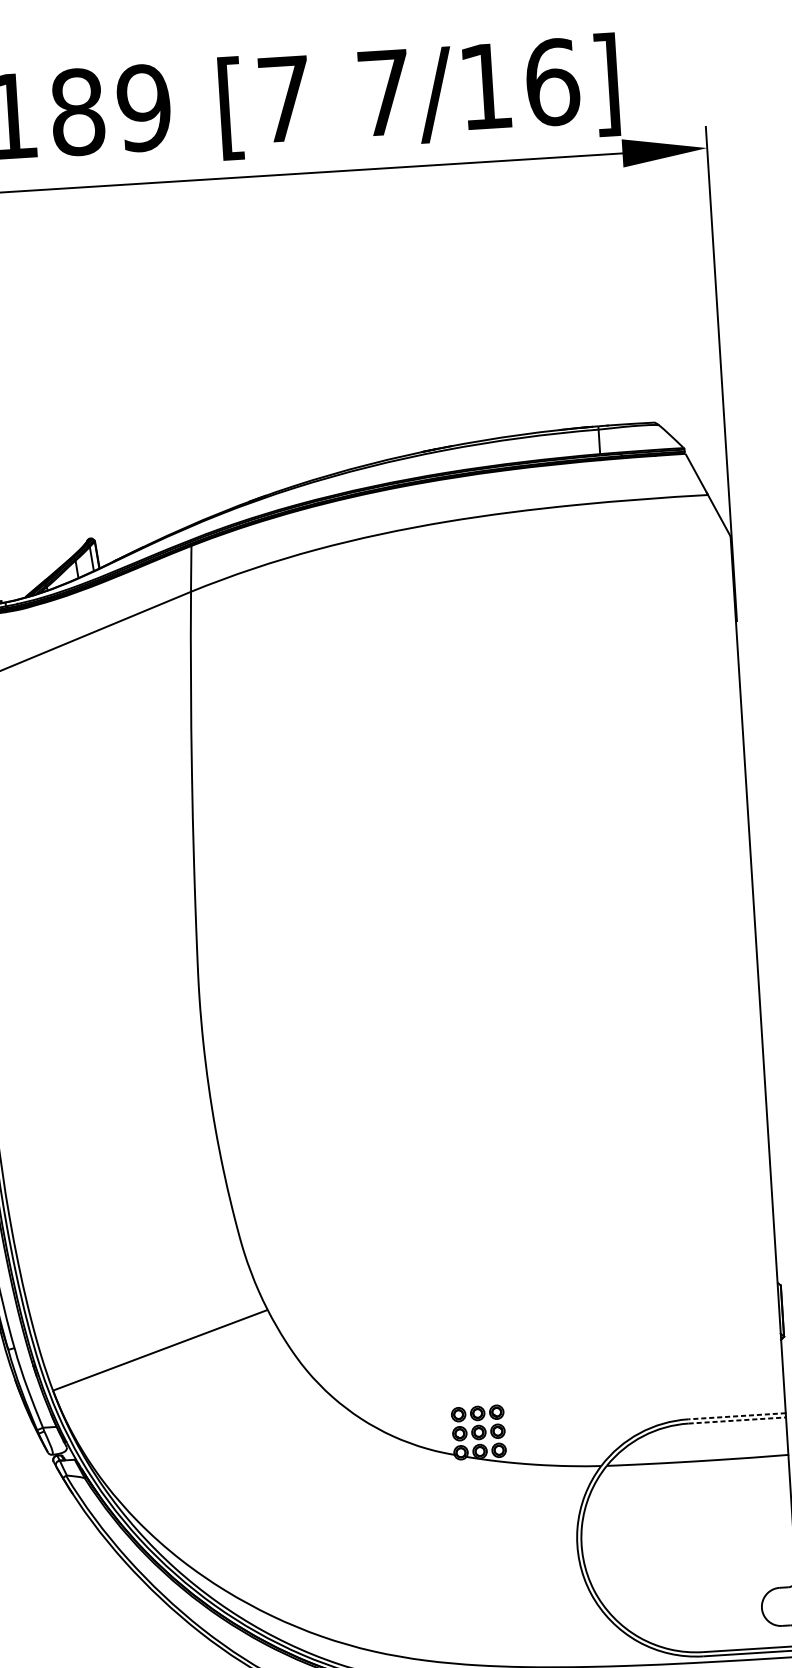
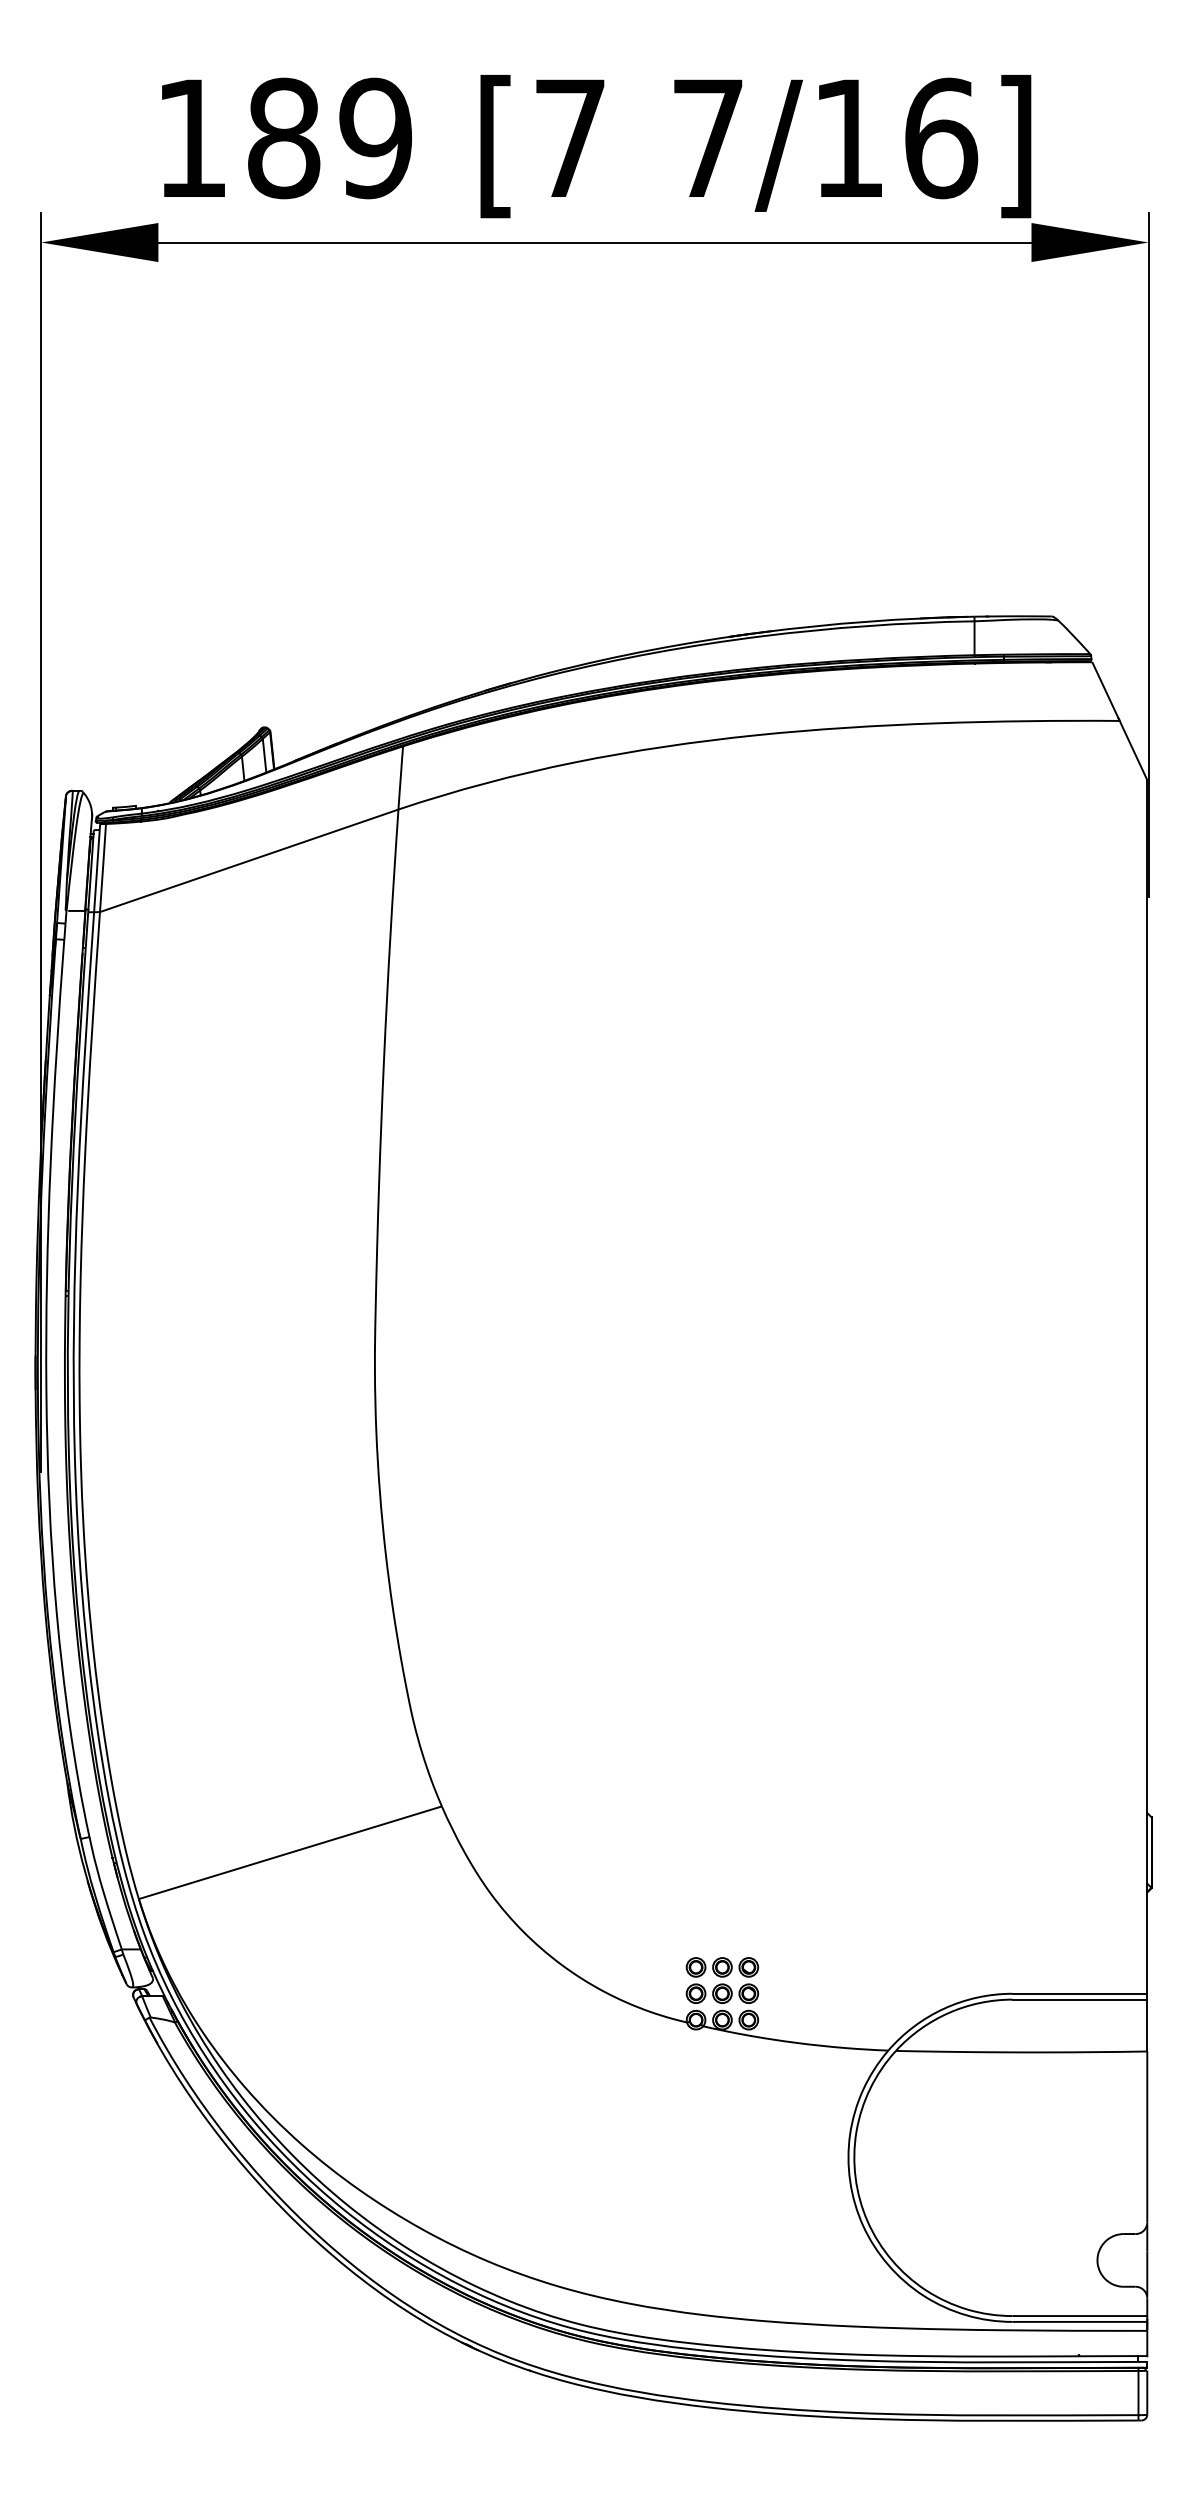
line: (736, 1416) -> (1079, 1993), dashed -> solid
line: (737, 1420) -> (1080, 1999), dashed -> solid

